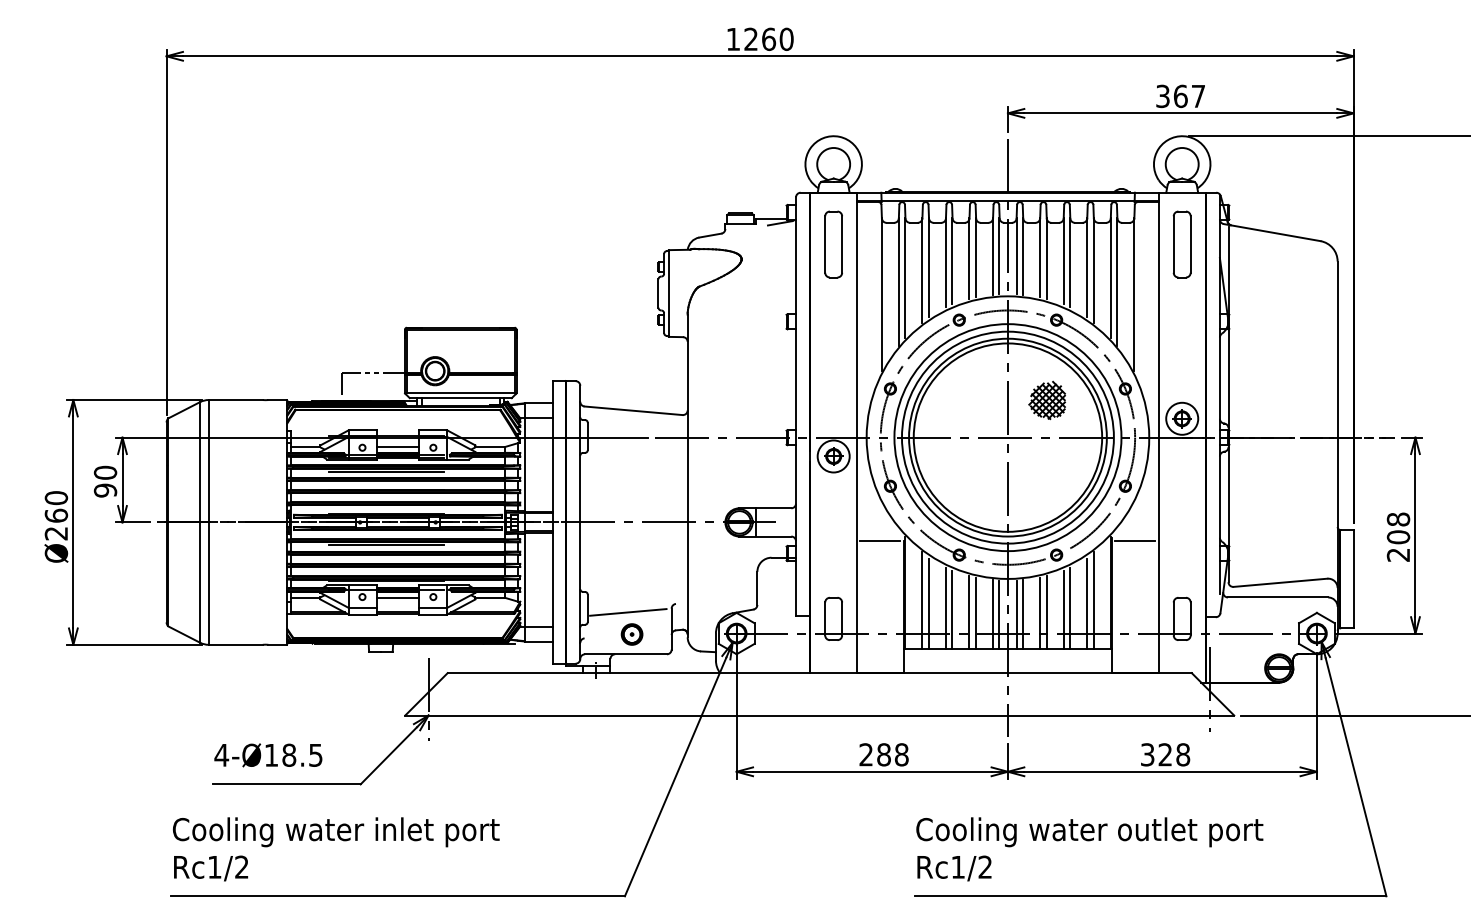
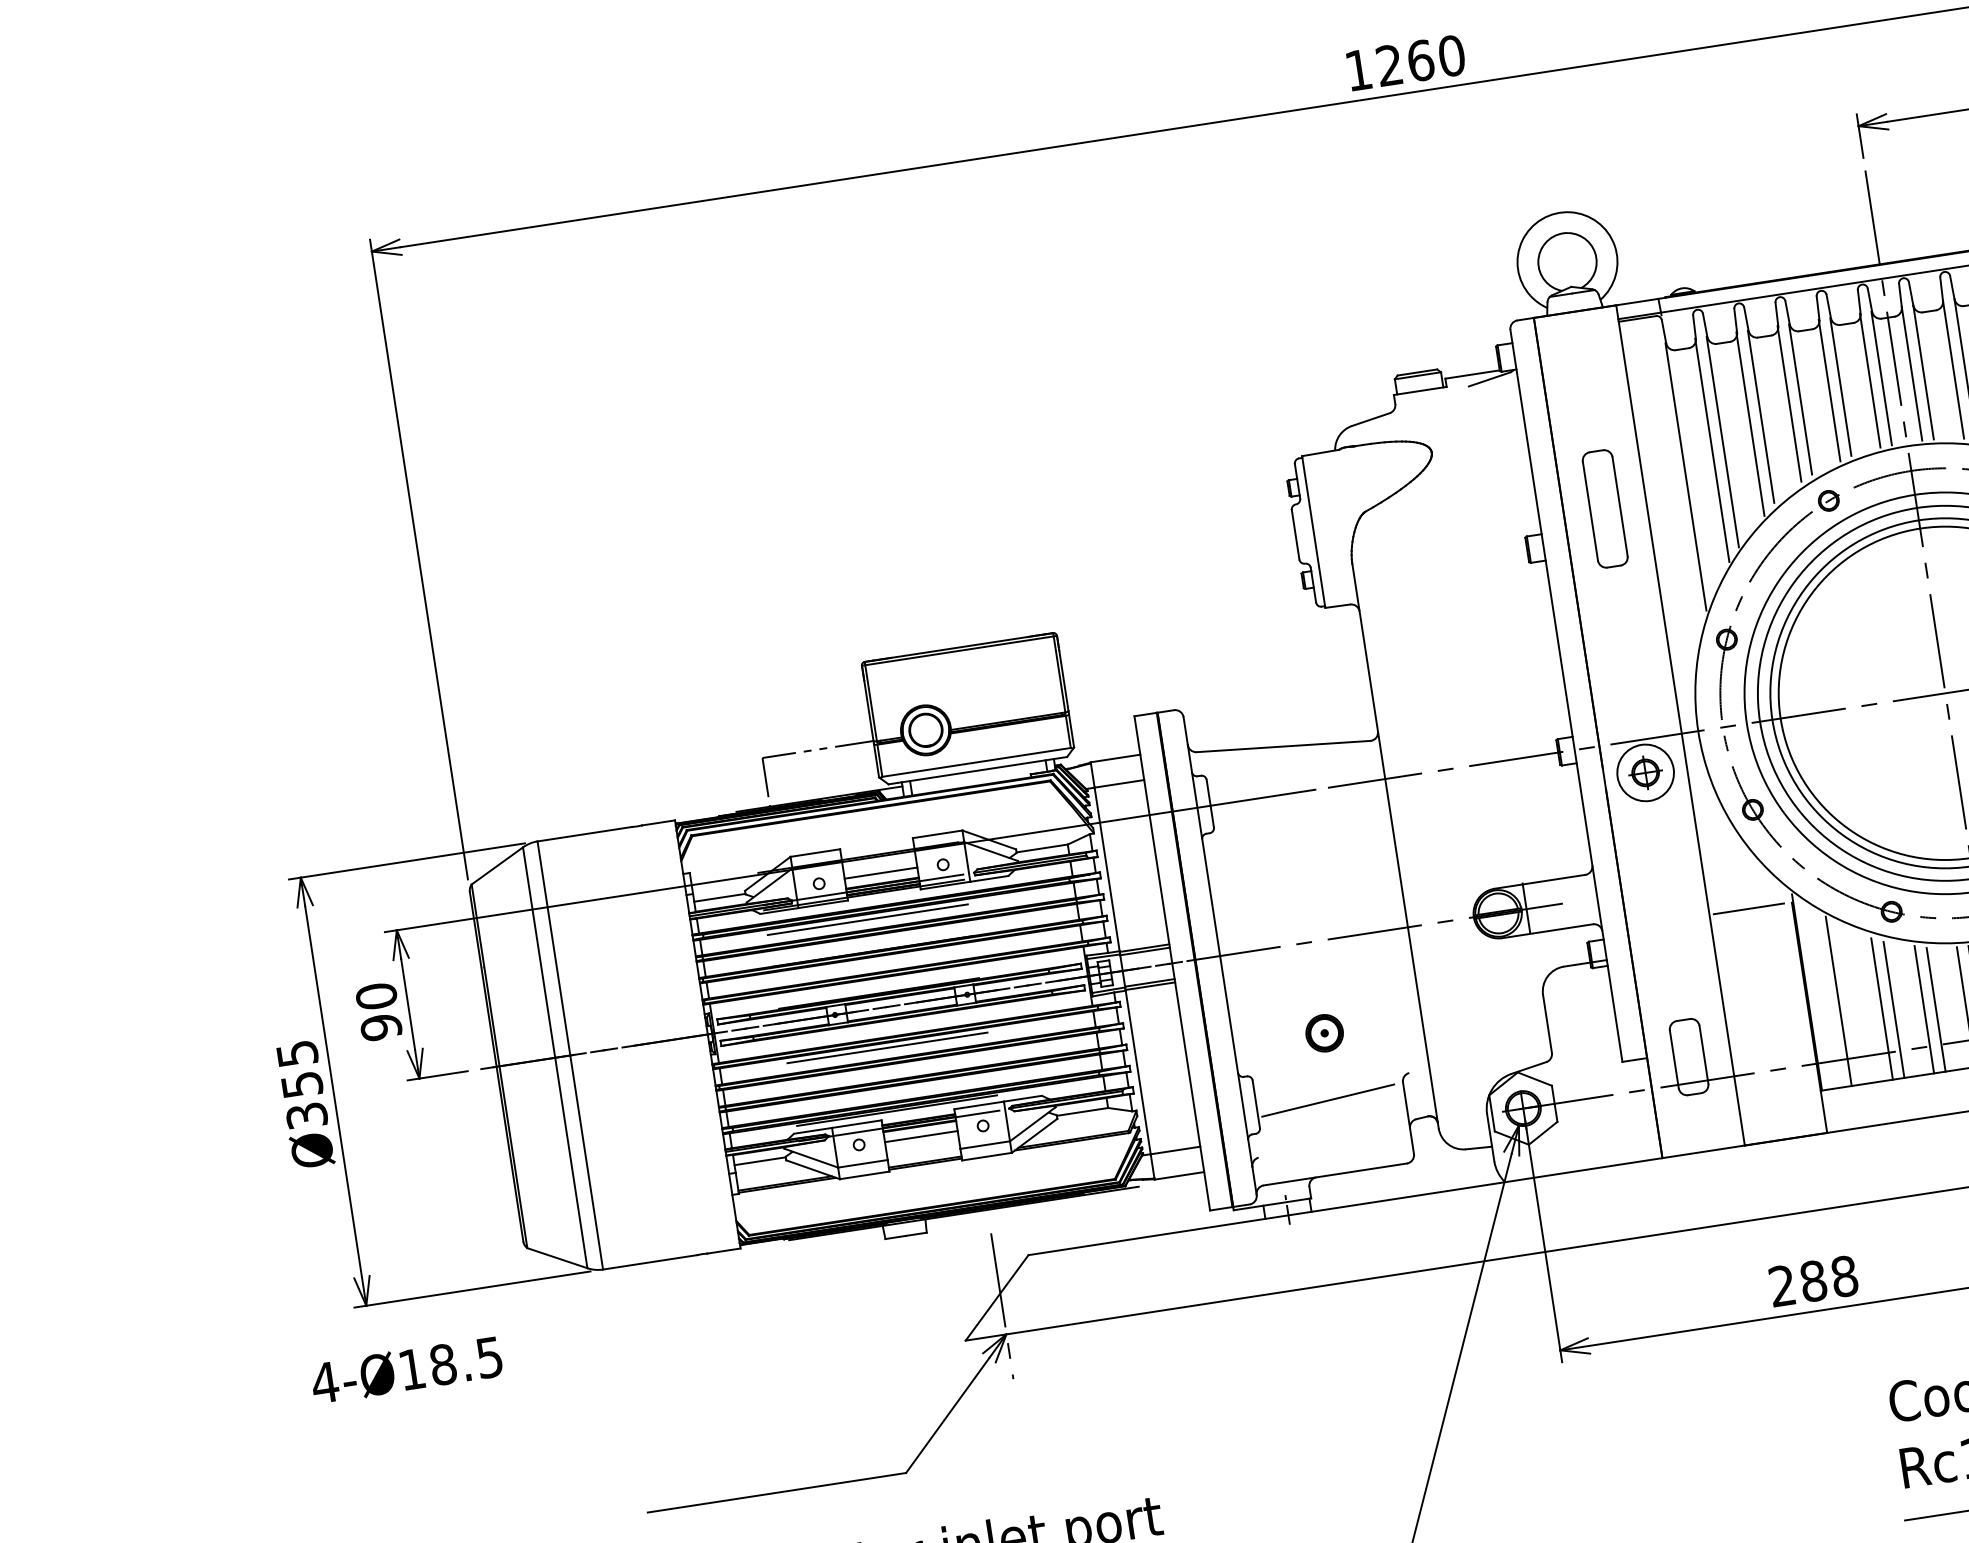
part: (833, 244) -> (1604, 508), moved
text: (56, 515) -> (302, 1084), Ø260 -> Ø355
line: (928, 603) -> (1850, 1004), removed
part: (631, 634) -> (1323, 1033), moved
text: (268, 755) -> (406, 1370), moved

